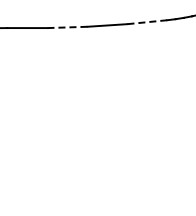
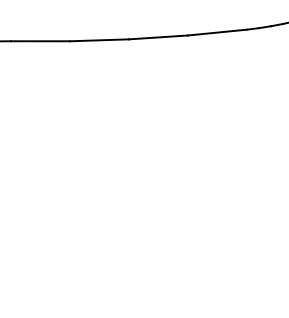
line: (147, 22) -> (217, 33), dashed -> solid
line: (67, 27) -> (99, 40), dashed -> solid

